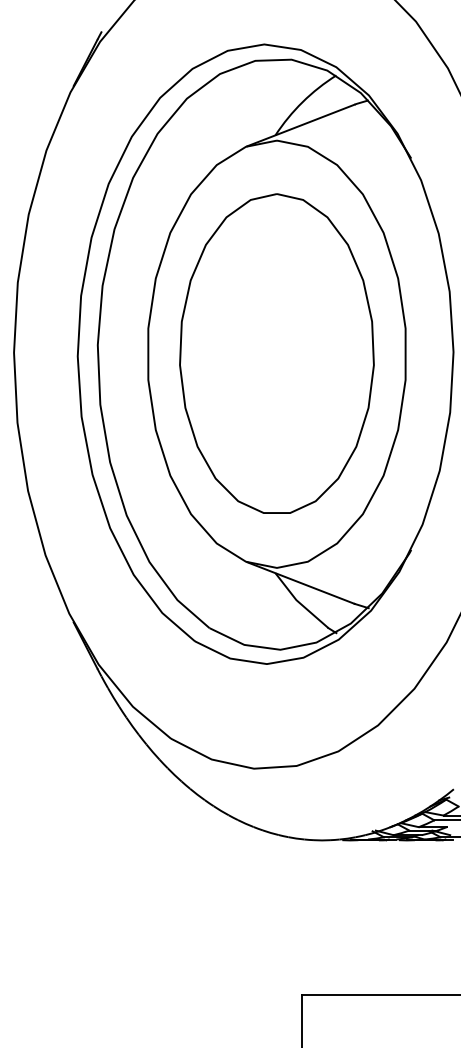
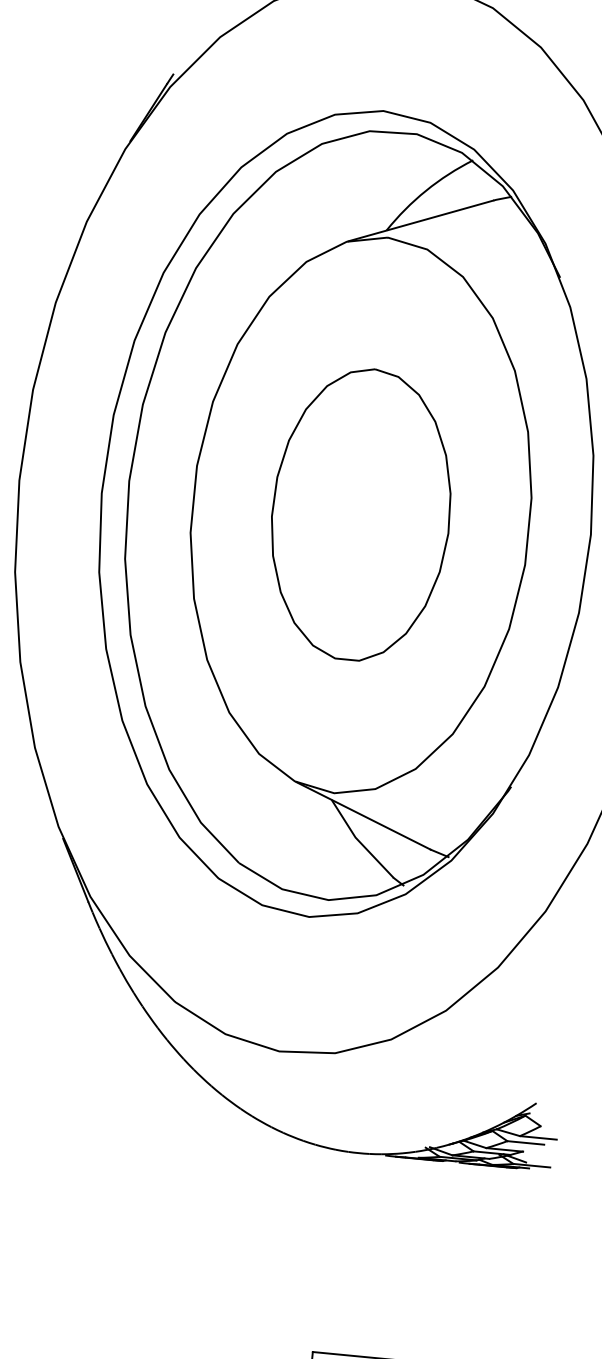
part: (276, 353) -> (360, 514), size x0.7

